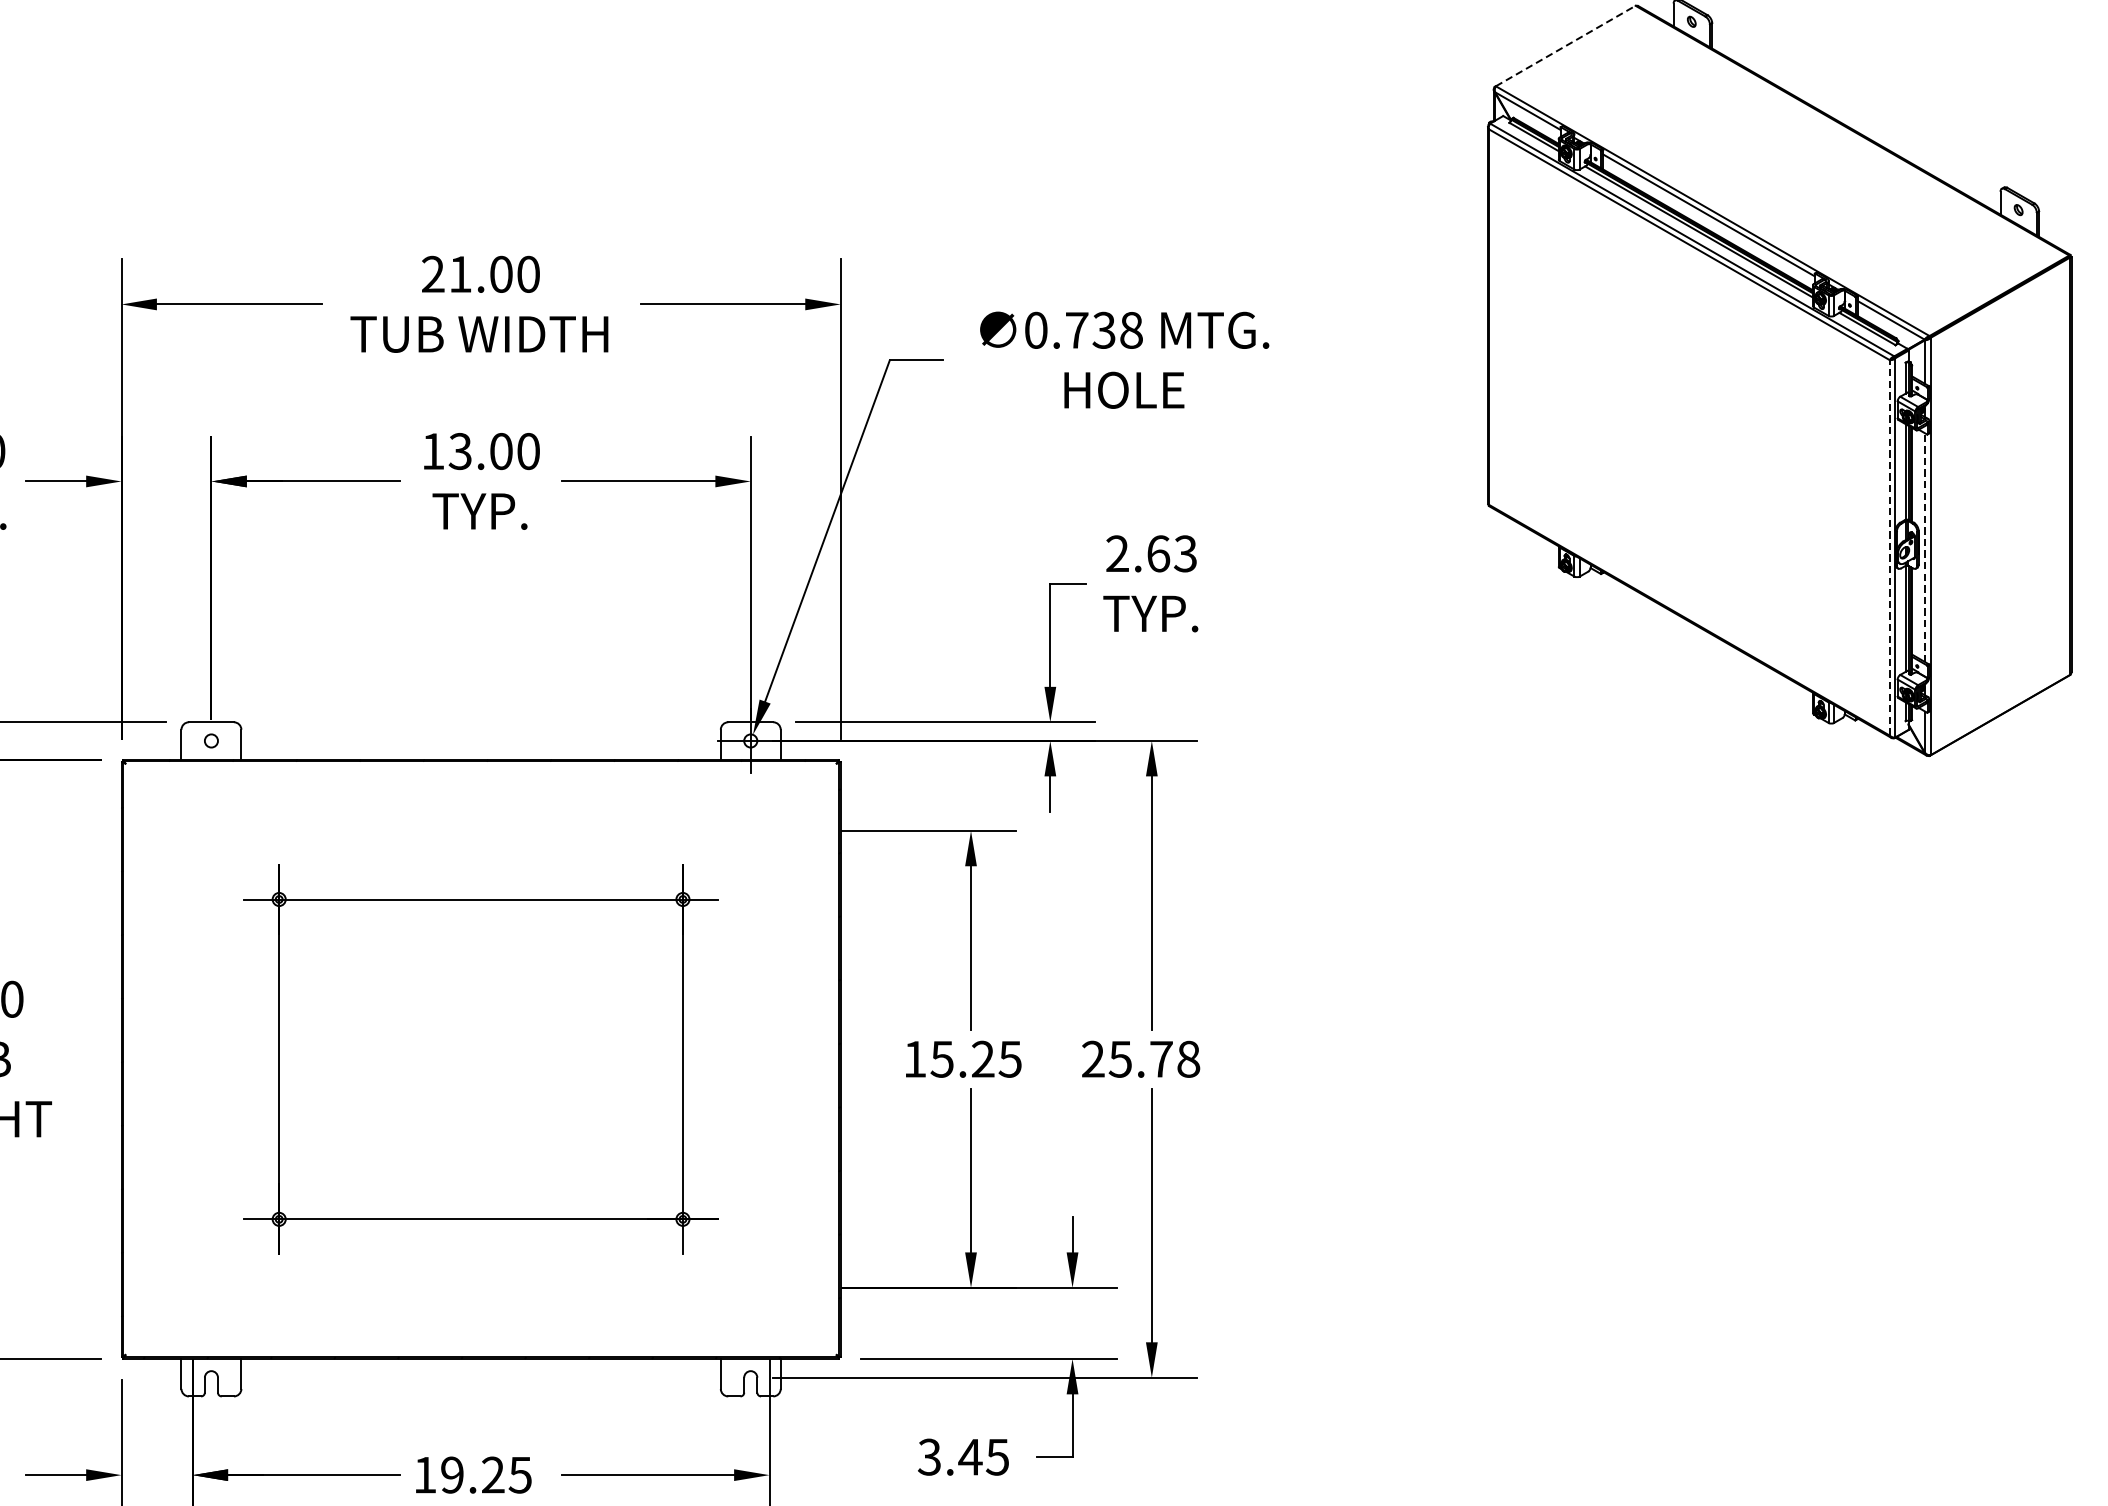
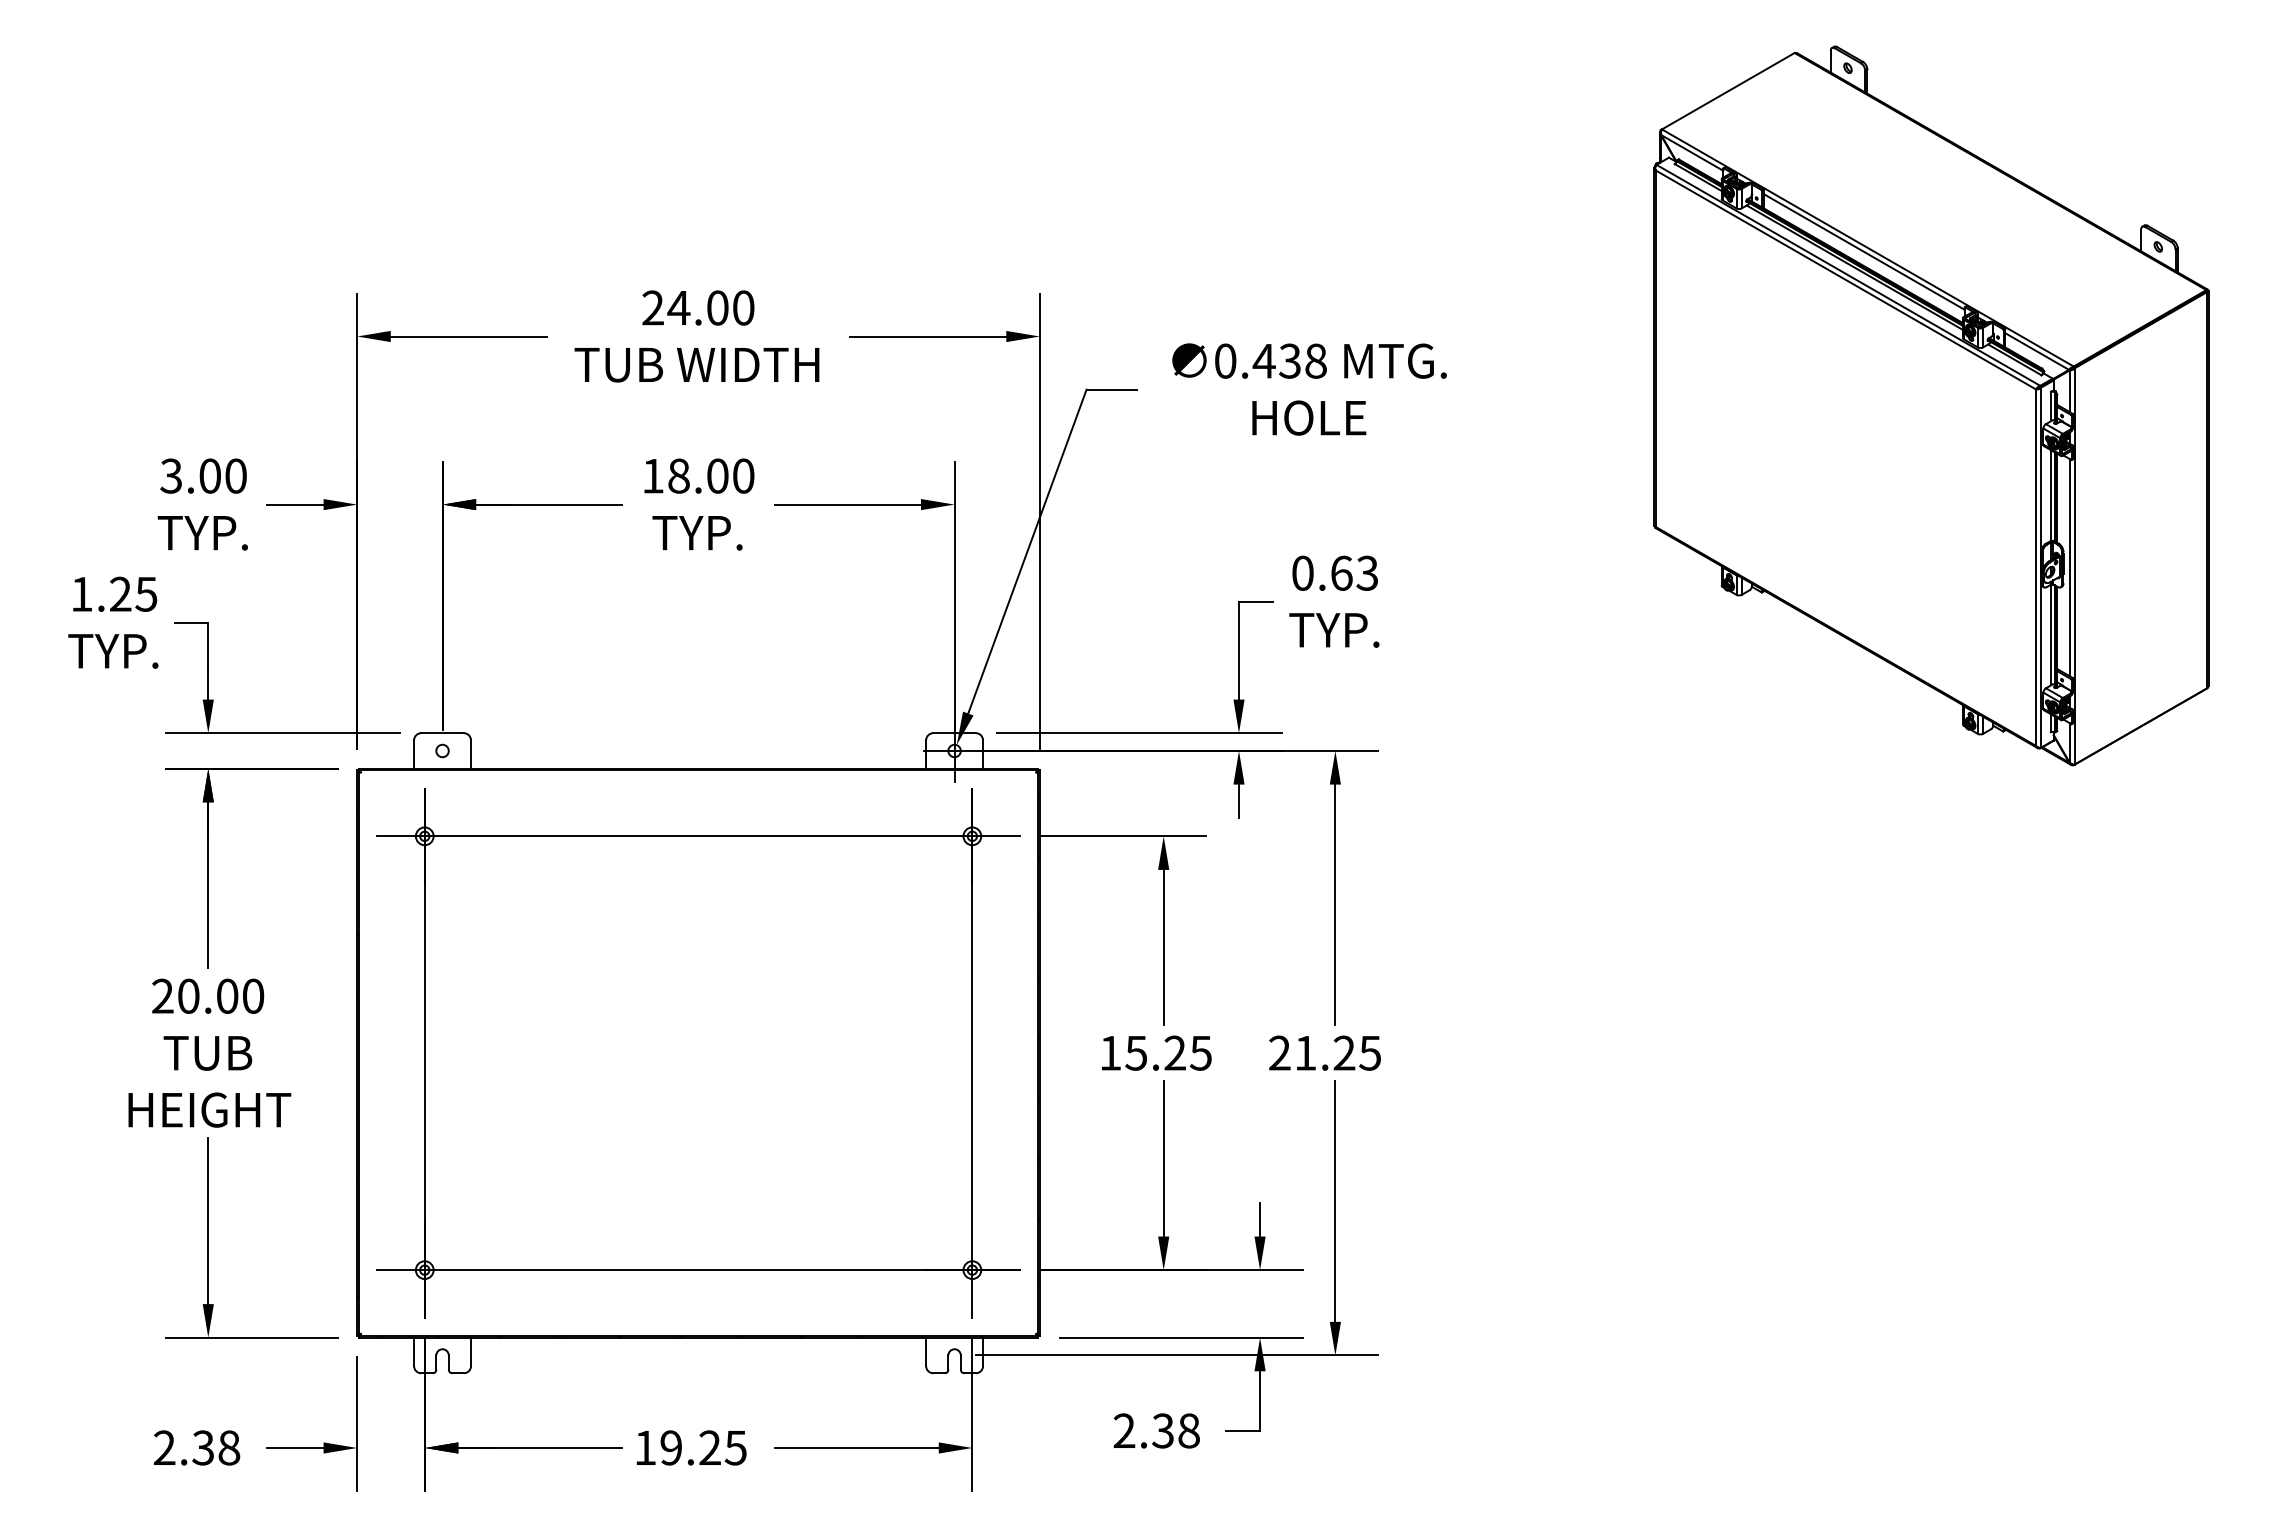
line: (1565, 46) -> (1728, 91), dashed -> solid
text: (459, 274) -> (678, 308), 21.00 -> 24.00
text: (1076, 330) -> (1263, 361), 0.738 -> 0.438
text: (459, 450) -> (678, 475), 13.00 -> 18.00
line: (1890, 547) -> (2036, 567), dashed -> solid
line: (1925, 547) -> (2069, 567), dashed -> solid
text: (1117, 552) -> (1302, 572), 2.63 -> 0.63
text: (1154, 1058) -> (1337, 1052), 25.78 -> 21.25
part: (481, 1059) -> (698, 1053), size x1.43
text: (963, 1456) -> (1156, 1430), 3.45 -> 2.38

